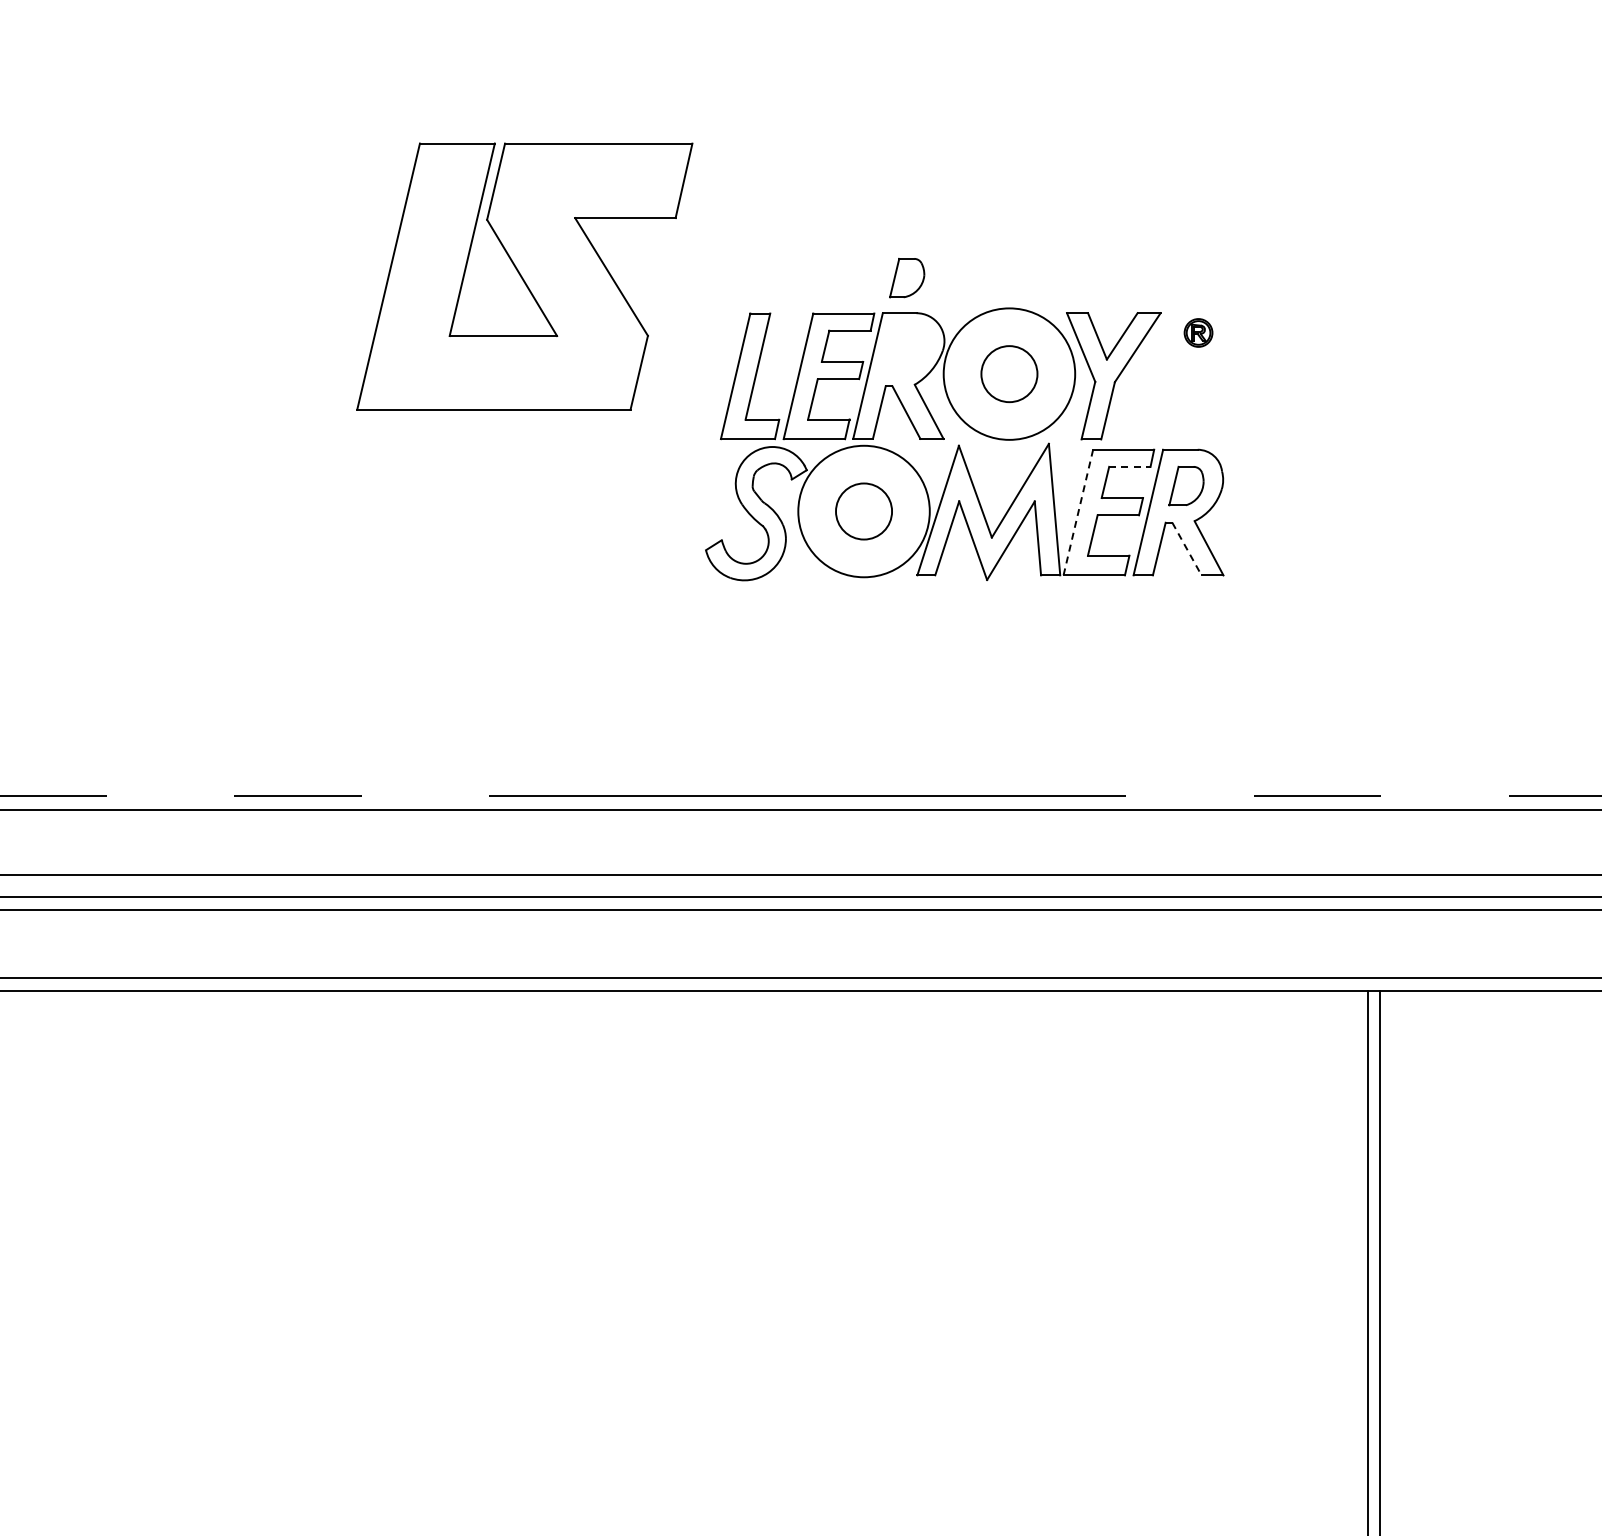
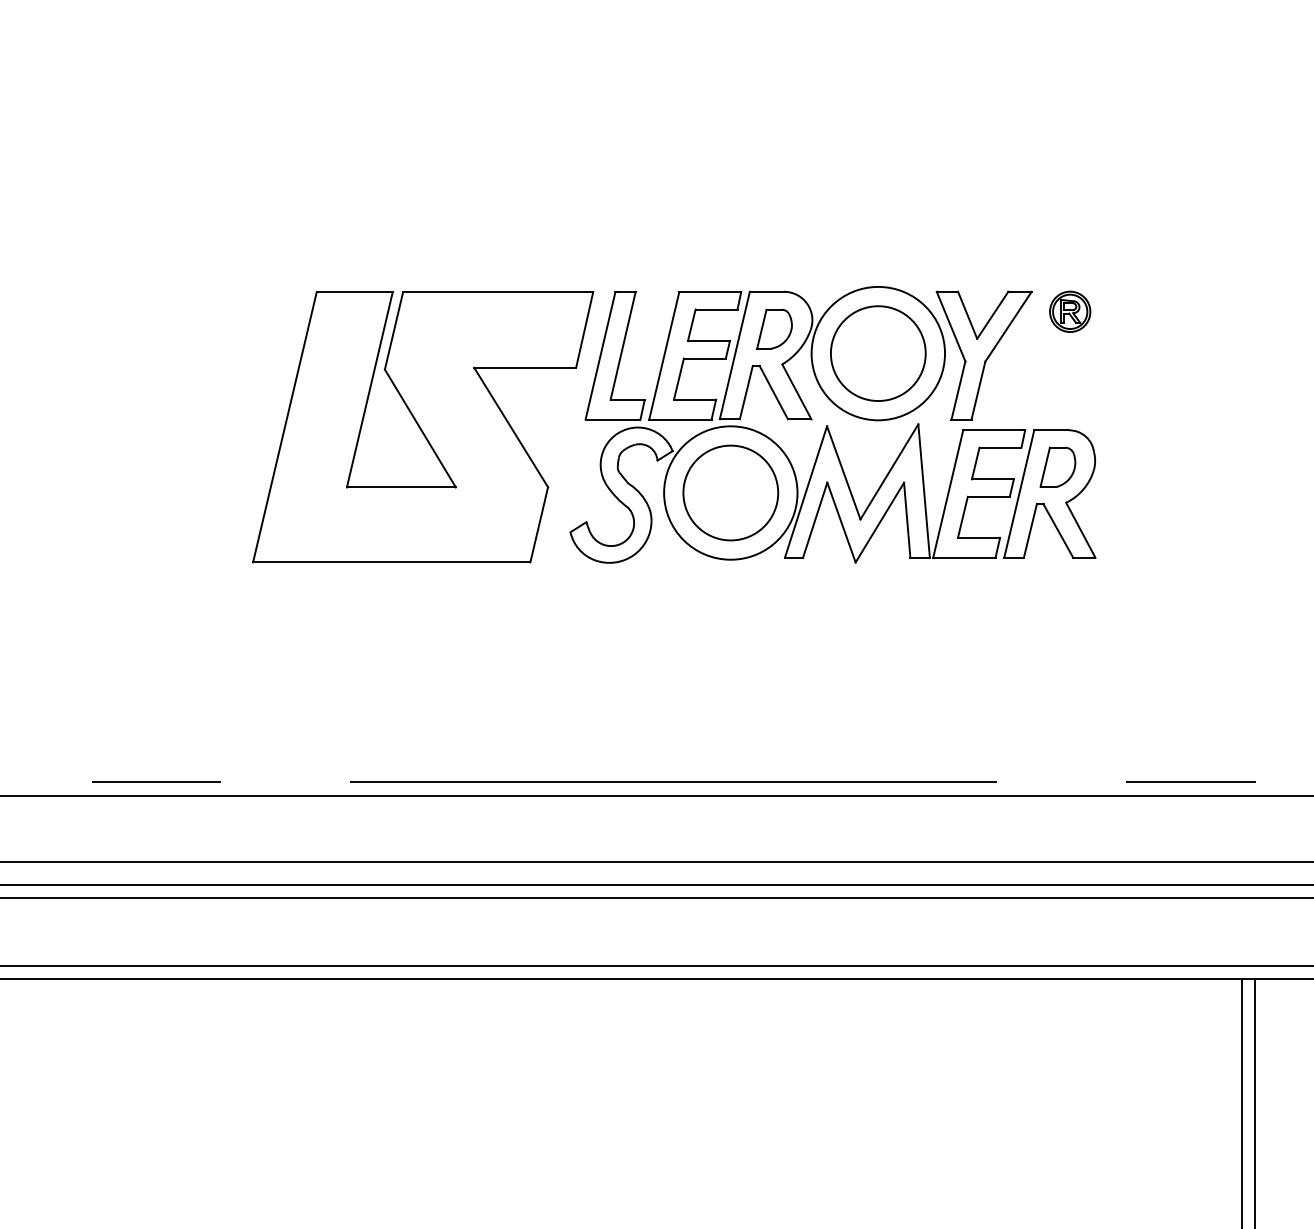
part: (524, 276) -> (422, 427), moved
part: (907, 278) -> (774, 329), moved
part: (1198, 332) -> (1070, 311), size x1.43
circle: (1009, 373) -> (878, 352), size x1.67
line: (1129, 466) -> (1000, 447), dashed -> solid
circle: (863, 511) -> (730, 492), size x1.67
line: (1078, 512) -> (948, 494), dashed -> solid
line: (1187, 549) -> (1058, 531), dashed -> solid

